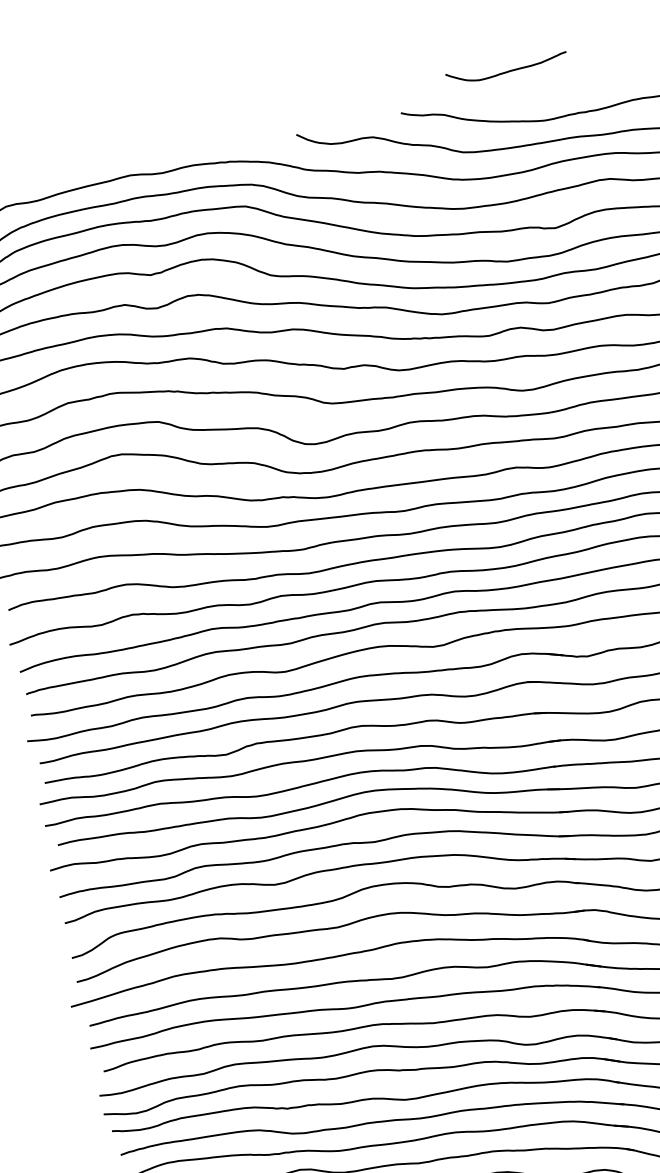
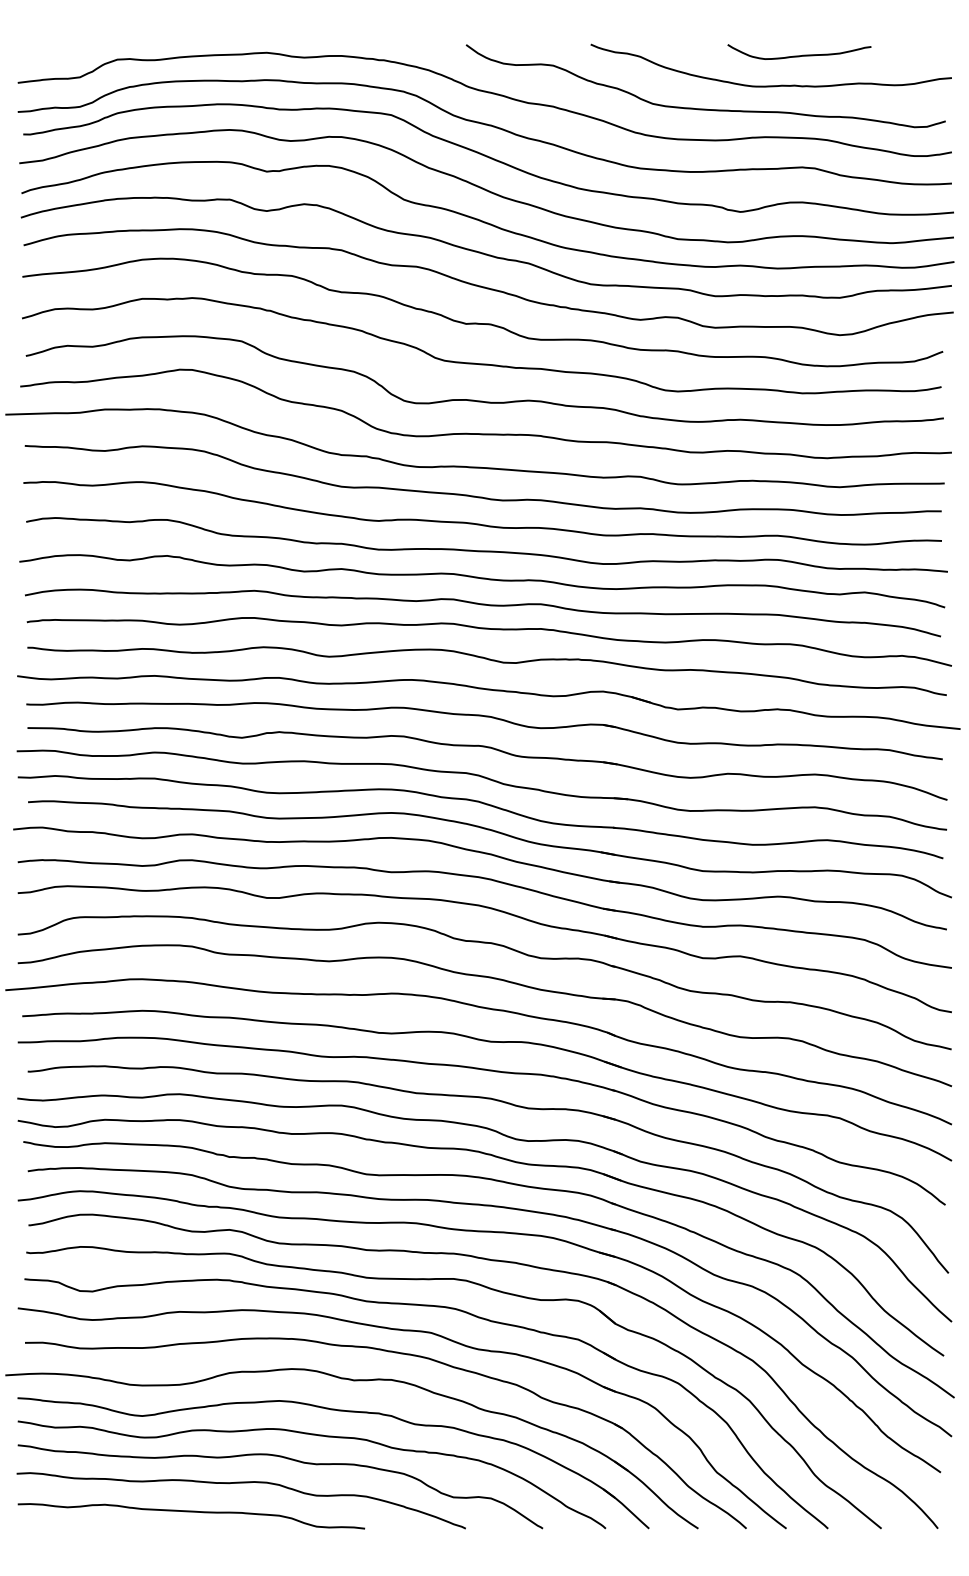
curve: (507, 71) -> (799, 55), moved

